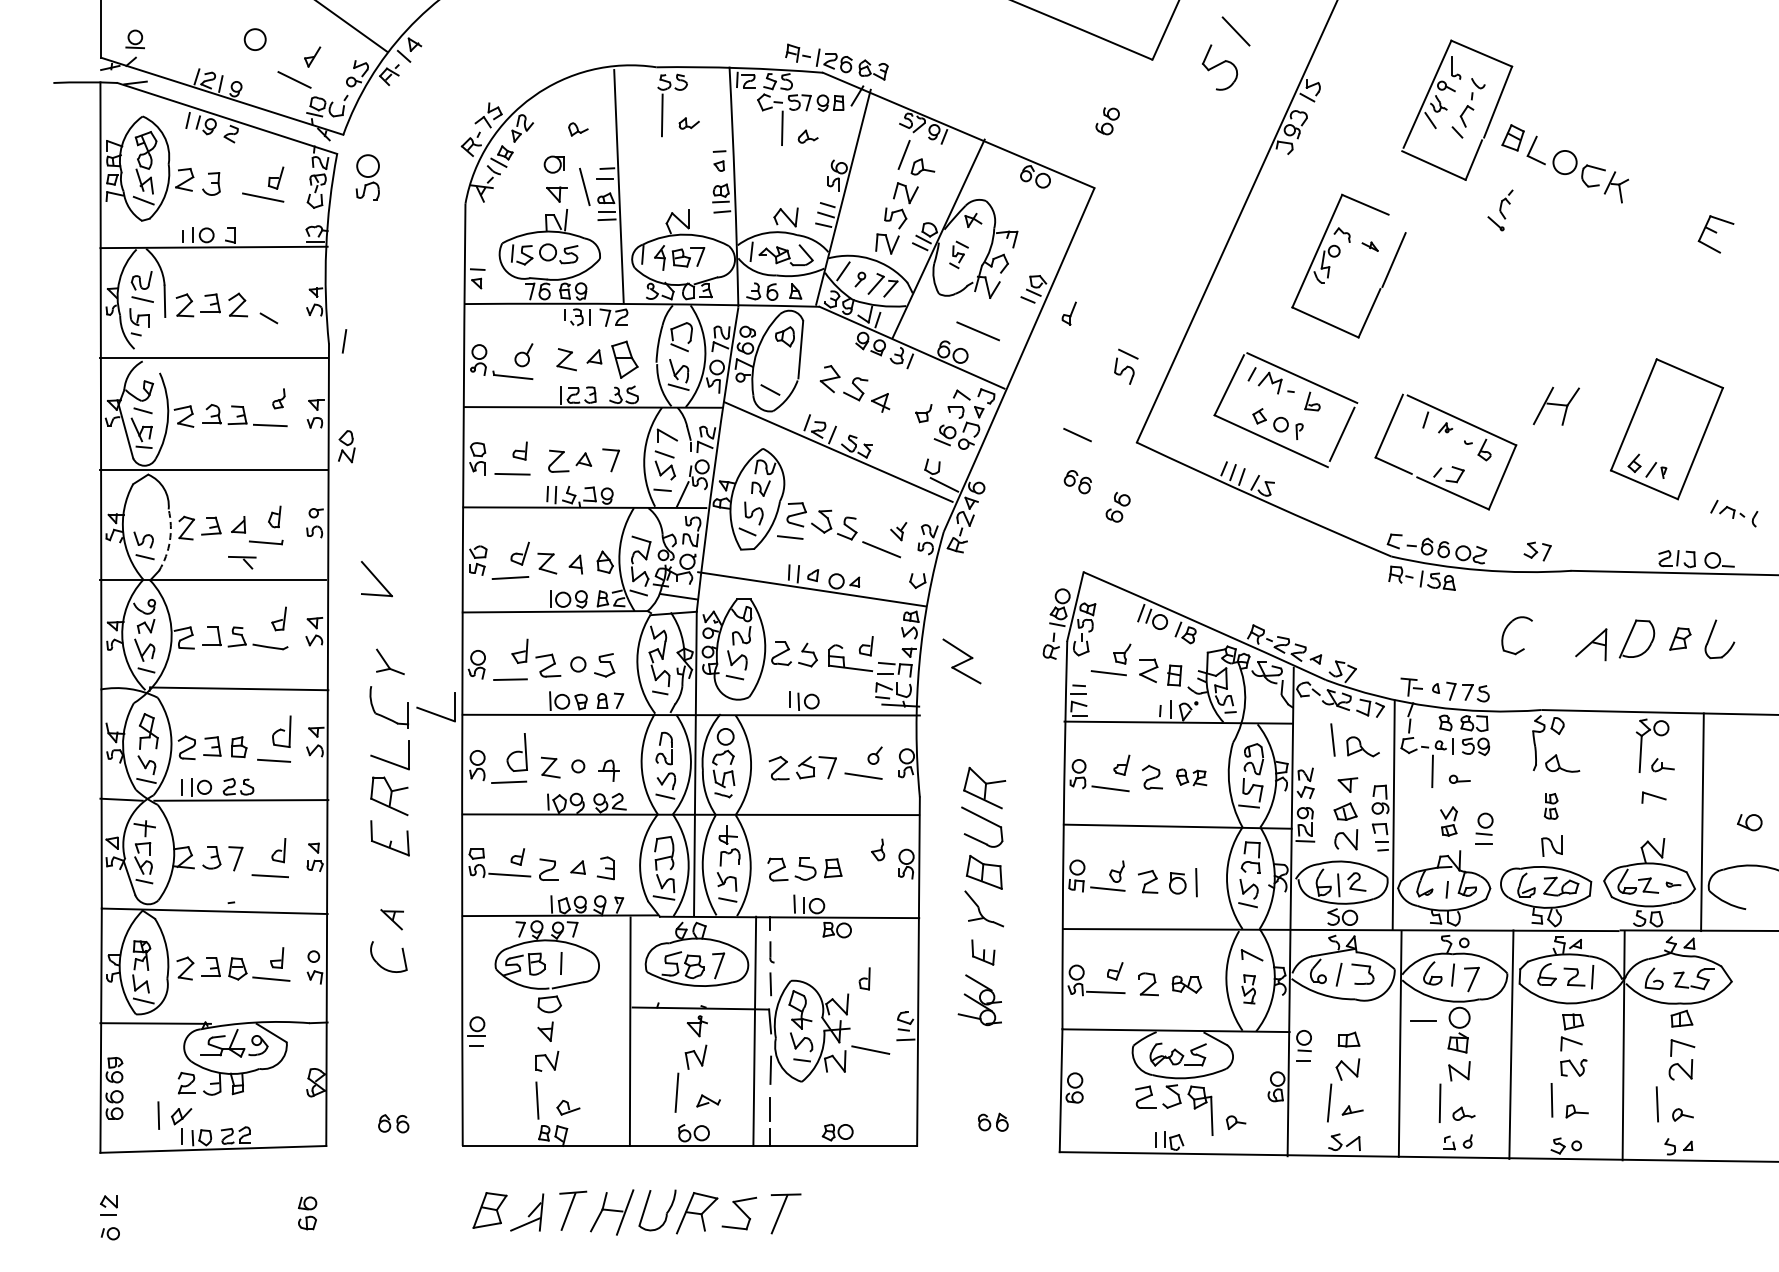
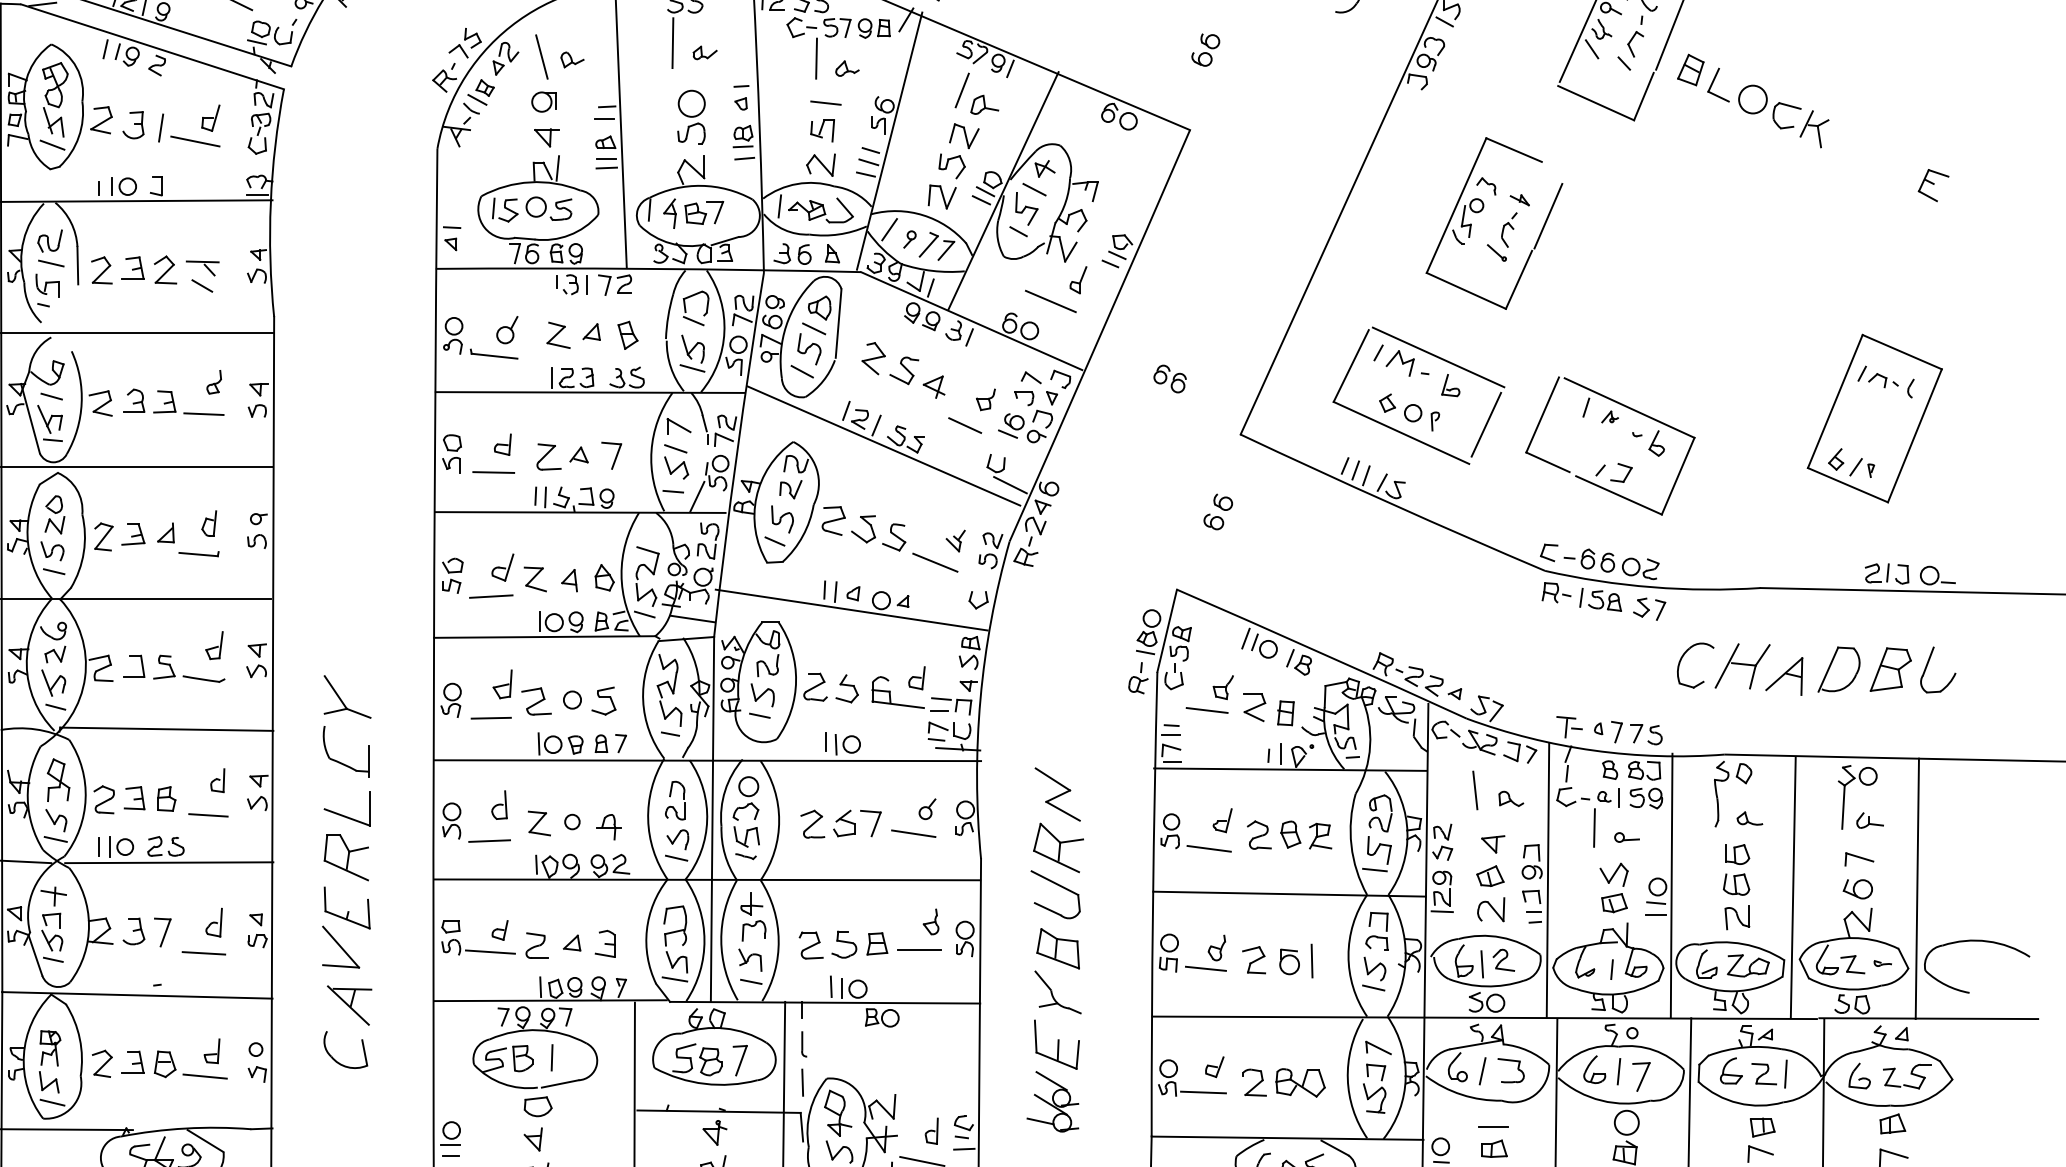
part: (367, 177) -> (691, 117), moved
line: (584, 186) -> (541, 56), moved
part: (787, 188) -> (822, 130), added
part: (1500, 210) -> (1502, 237), moved
part: (1715, 234) -> (1932, 185), size x0.71
part: (958, 254) -> (1027, 209), size x1.67
part: (1068, 313) -> (1077, 280), moved
line: (344, 341) -> (161, 128), moved
part: (624, 359) -> (627, 335), size x0.62
part: (1126, 366) -> (811, 343), moved
part: (1555, 405) -> (1741, 665), moved
line: (1077, 435) -> (965, 426), moved
part: (346, 446) -> (54, 514), moved
part: (1077, 482) -> (1169, 379), moved
part: (1734, 513) -> (1886, 381), moved
line: (790, 537) -> (826, 103), moved
arc: (169, 541) -> (83, 552), dashed -> solid
part: (1537, 551) -> (1649, 609), moved
part: (242, 562) -> (202, 268), moved
part: (376, 579) -> (340, 947), moved
part: (1680, 638) -> (1891, 668), size x1.67
part: (390, 661) -> (347, 696), size x1.43
part: (961, 661) -> (1057, 794), moved
part: (435, 707) -> (401, 751), removed
part: (281, 731) -> (217, 780), size x0.62
part: (1362, 747) -> (1510, 799), size x0.62
part: (517, 751) -> (499, 804), size x0.62
part: (1562, 763) -> (1749, 818), size x0.62
part: (1191, 777) -> (1306, 835), size x1.43
part: (1550, 806) -> (1735, 869), size x1.67
line: (1496, 819) -> (1670, 885), added
part: (1448, 821) -> (1613, 887), size x1.43
line: (1598, 821) -> (1792, 887), added
part: (1749, 822) -> (1857, 889), moved
line: (868, 873) -> (919, 950), added
part: (392, 919) -> (350, 1005), size x1.67
part: (983, 952) -> (1057, 1044), size x1.67
part: (864, 978) -> (931, 1130), moved
part: (1186, 984) -> (1300, 1082), size x1.43
part: (1248, 989) -> (1374, 1088), size x1.43
line: (1423, 1020) -> (1493, 1126), moved

